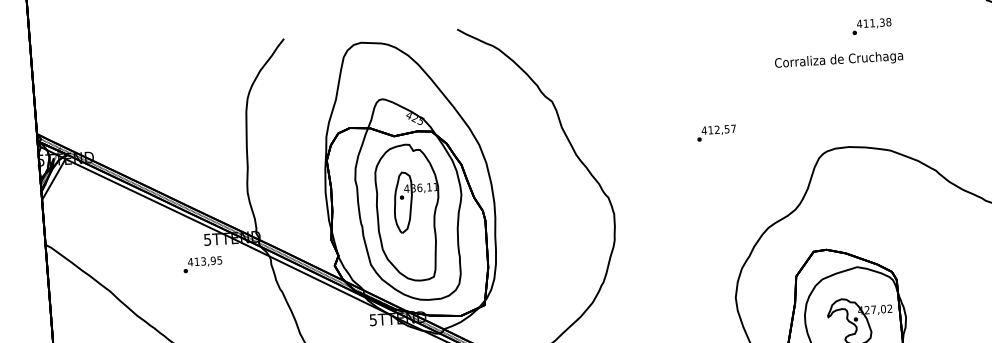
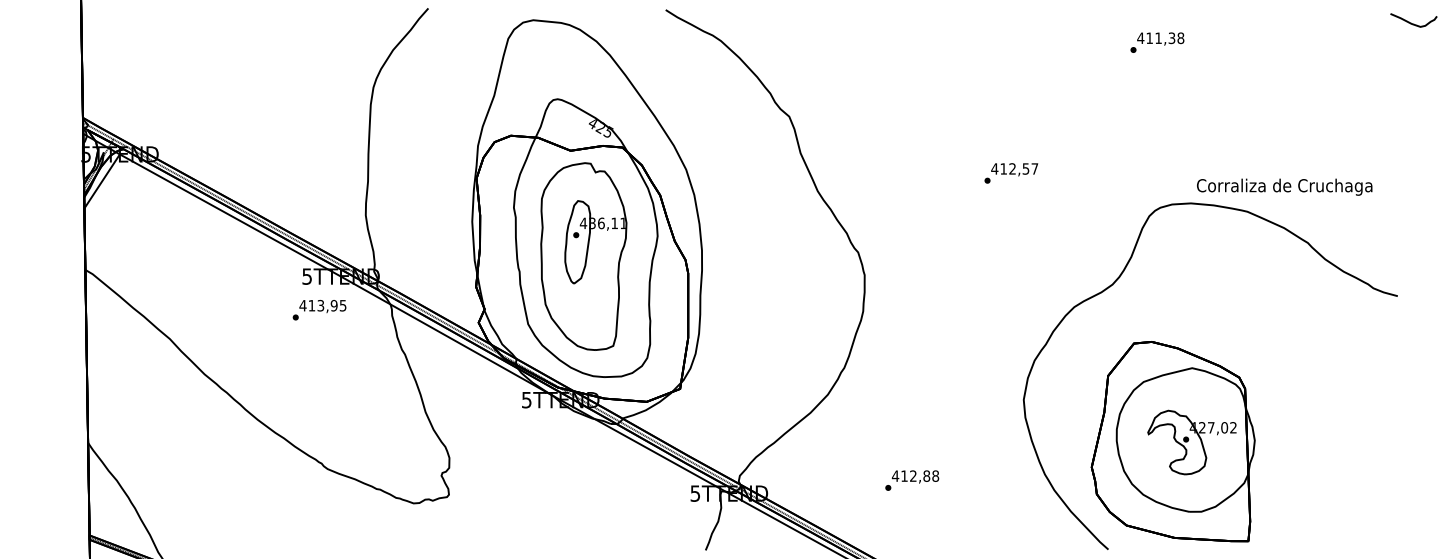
text: (871, 26) -> (1157, 42), moved
text: (838, 59) -> (1284, 186), moved
text: (202, 264) -> (319, 310), moved

